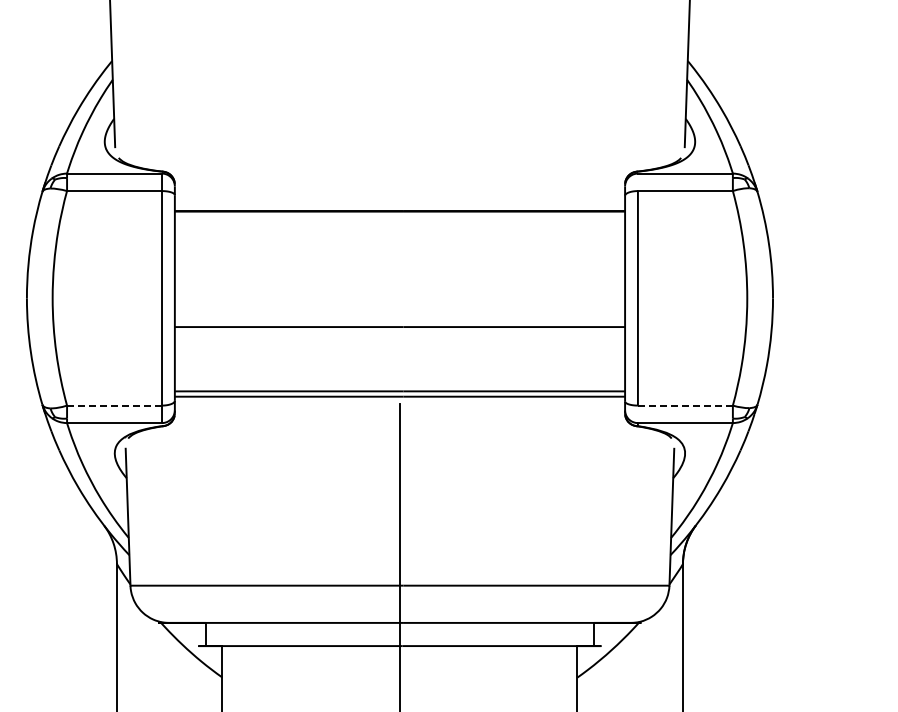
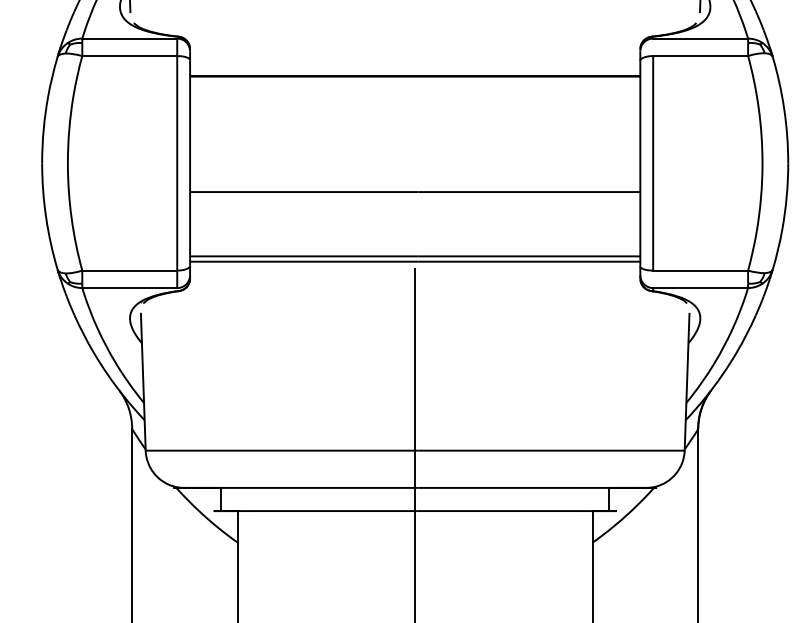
line: (114, 405) -> (129, 270), dashed -> solid
line: (684, 405) -> (699, 270), dashed -> solid

